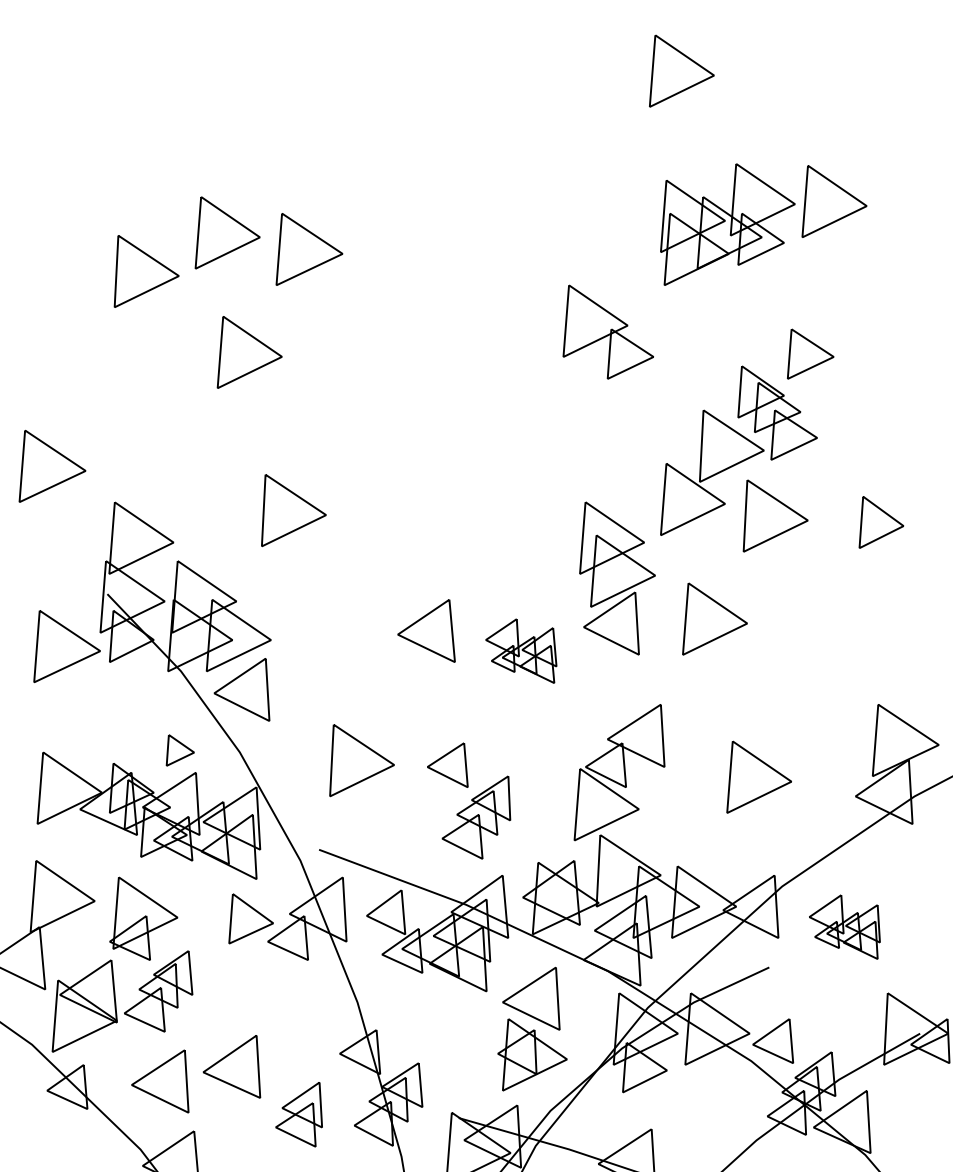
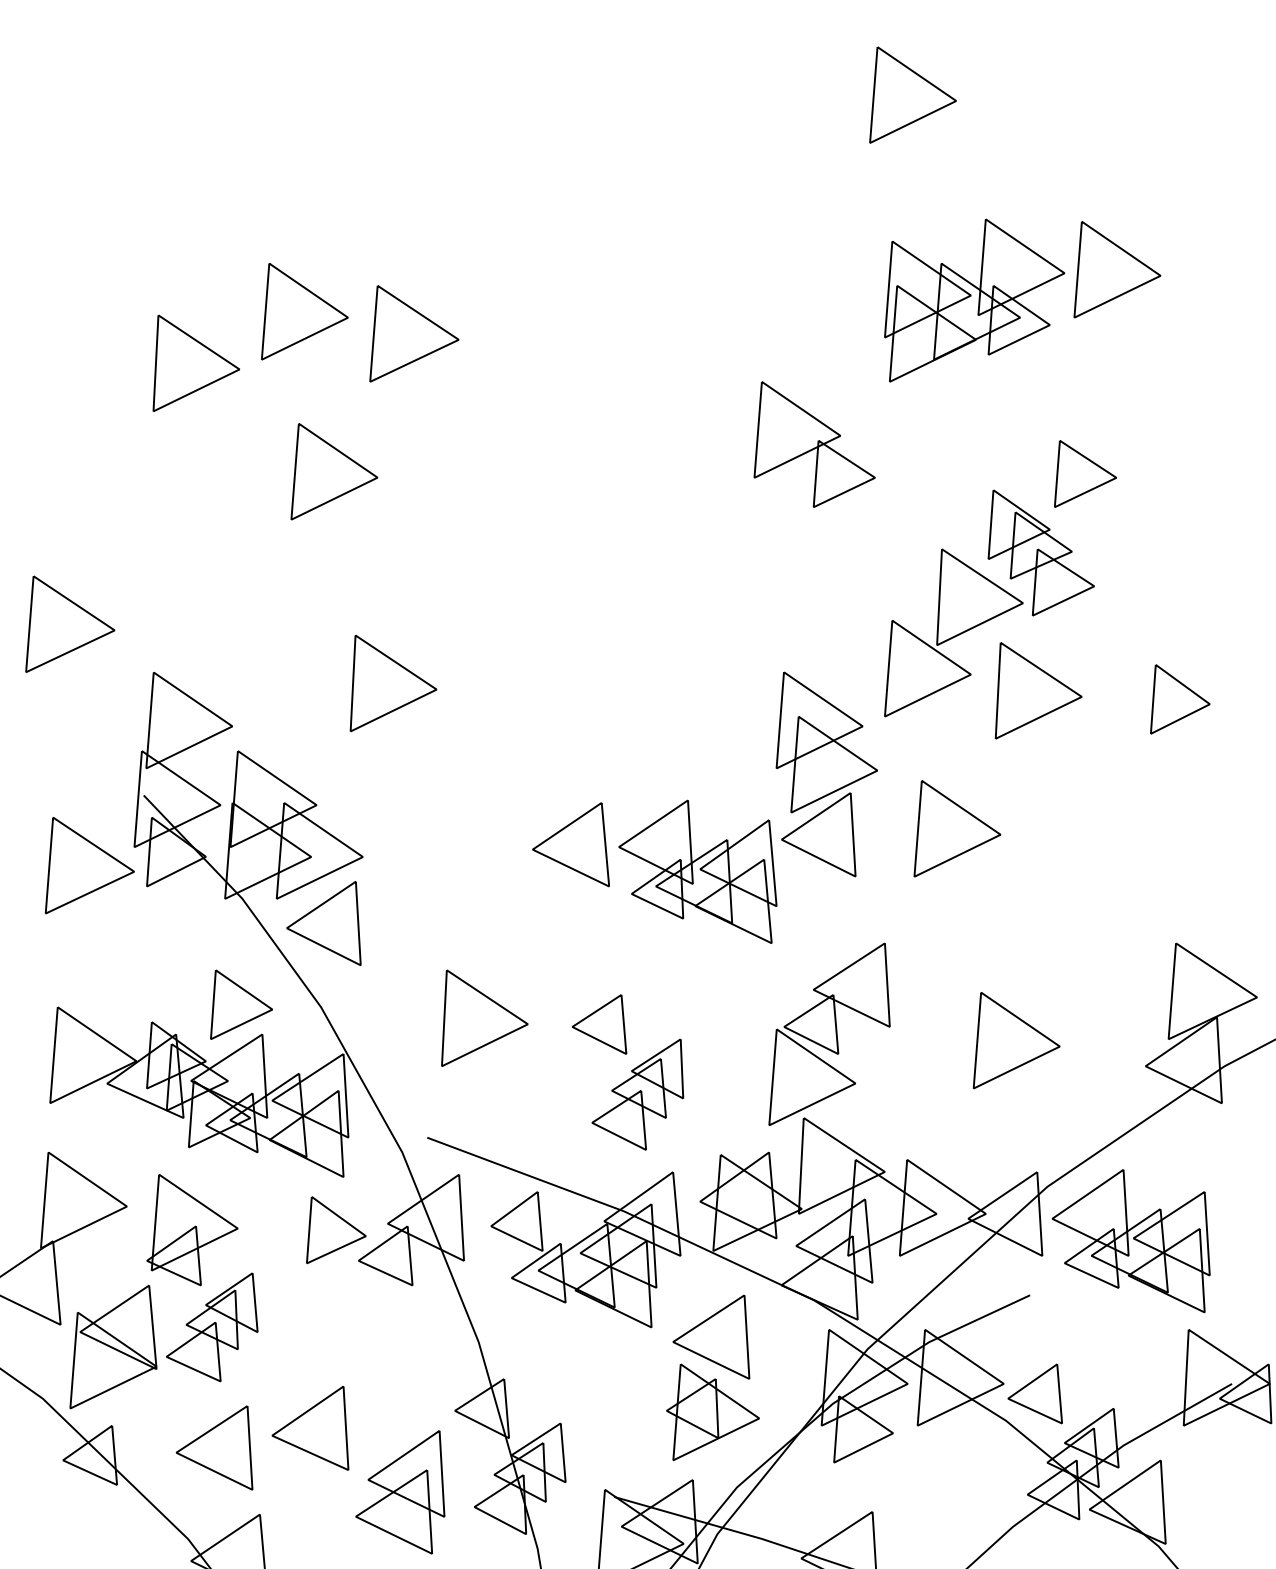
part: (520, 650) -> (697, 871), size x1.67
part: (180, 750) -> (241, 1004), size x1.67
part: (844, 927) -> (1130, 1241), size x1.67
part: (299, 1114) -> (400, 1492), size x1.43

